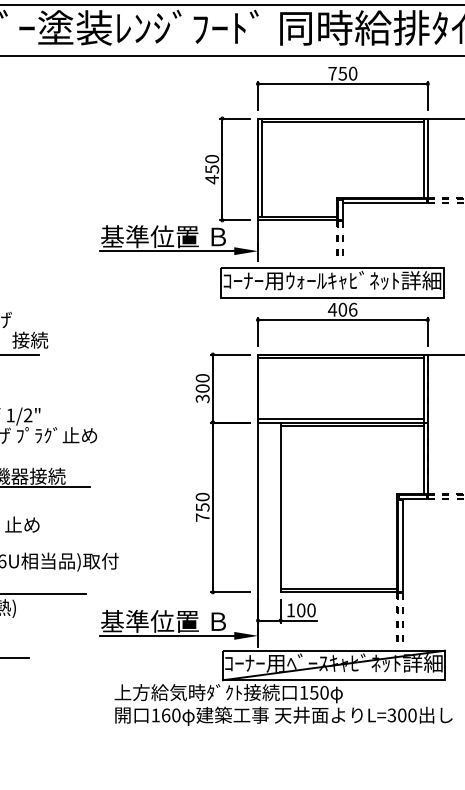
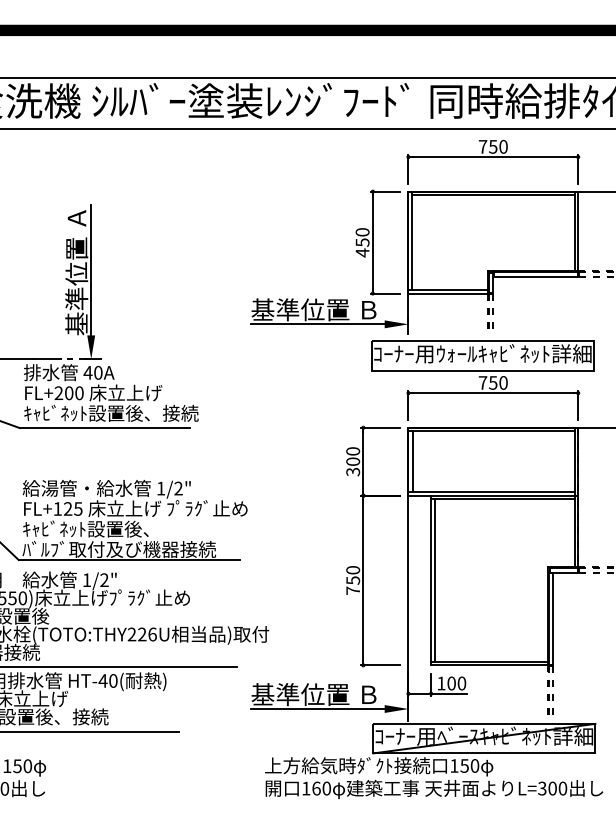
text: (342, 309) -> (492, 382), 406 -> 750
line: (262, 388) -> (412, 461), added
line: (284, 507) -> (434, 580), added

